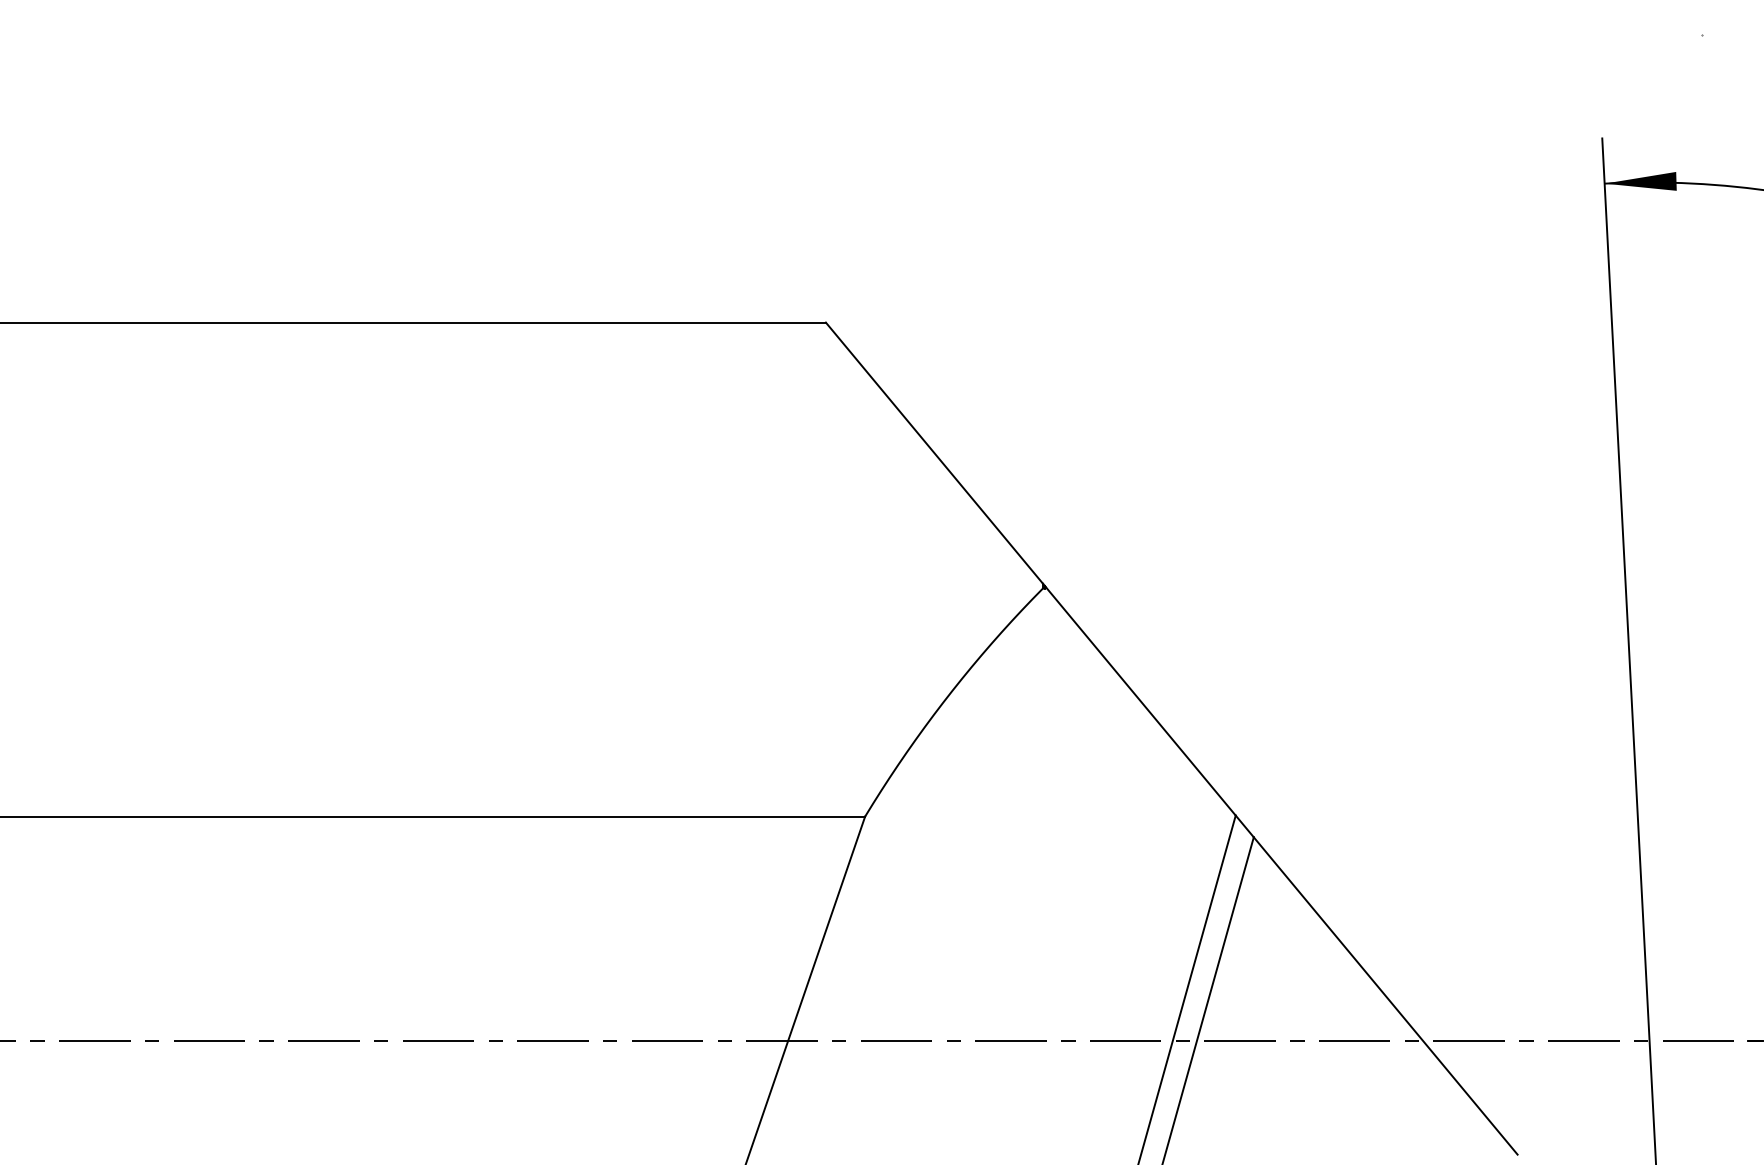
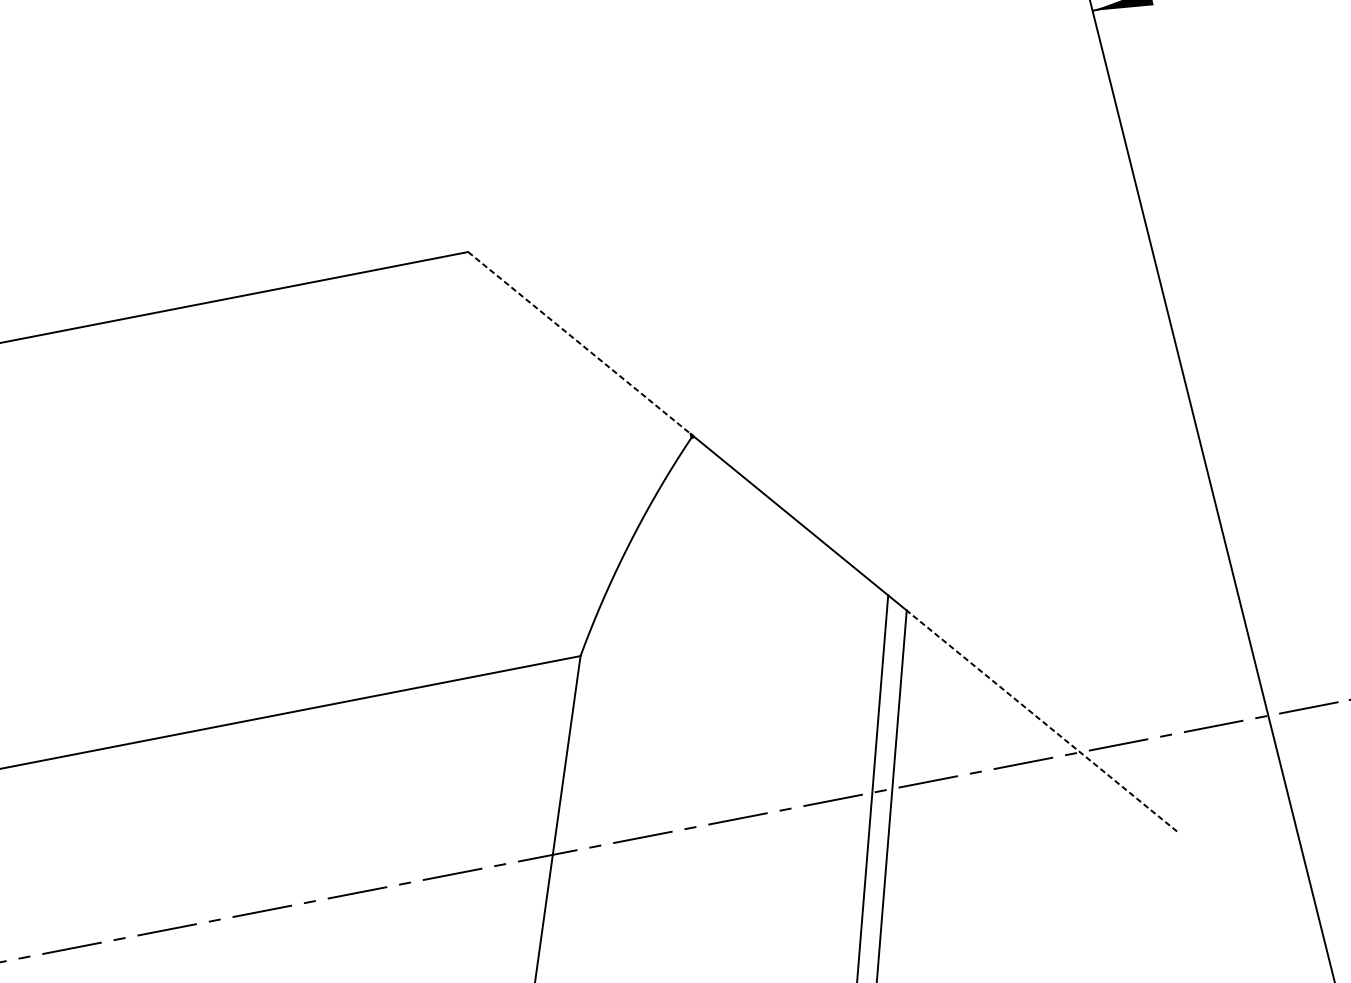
line: (934, 453) -> (579, 343), solid -> dashed
line: (1385, 995) -> (1041, 720), solid -> dashed

